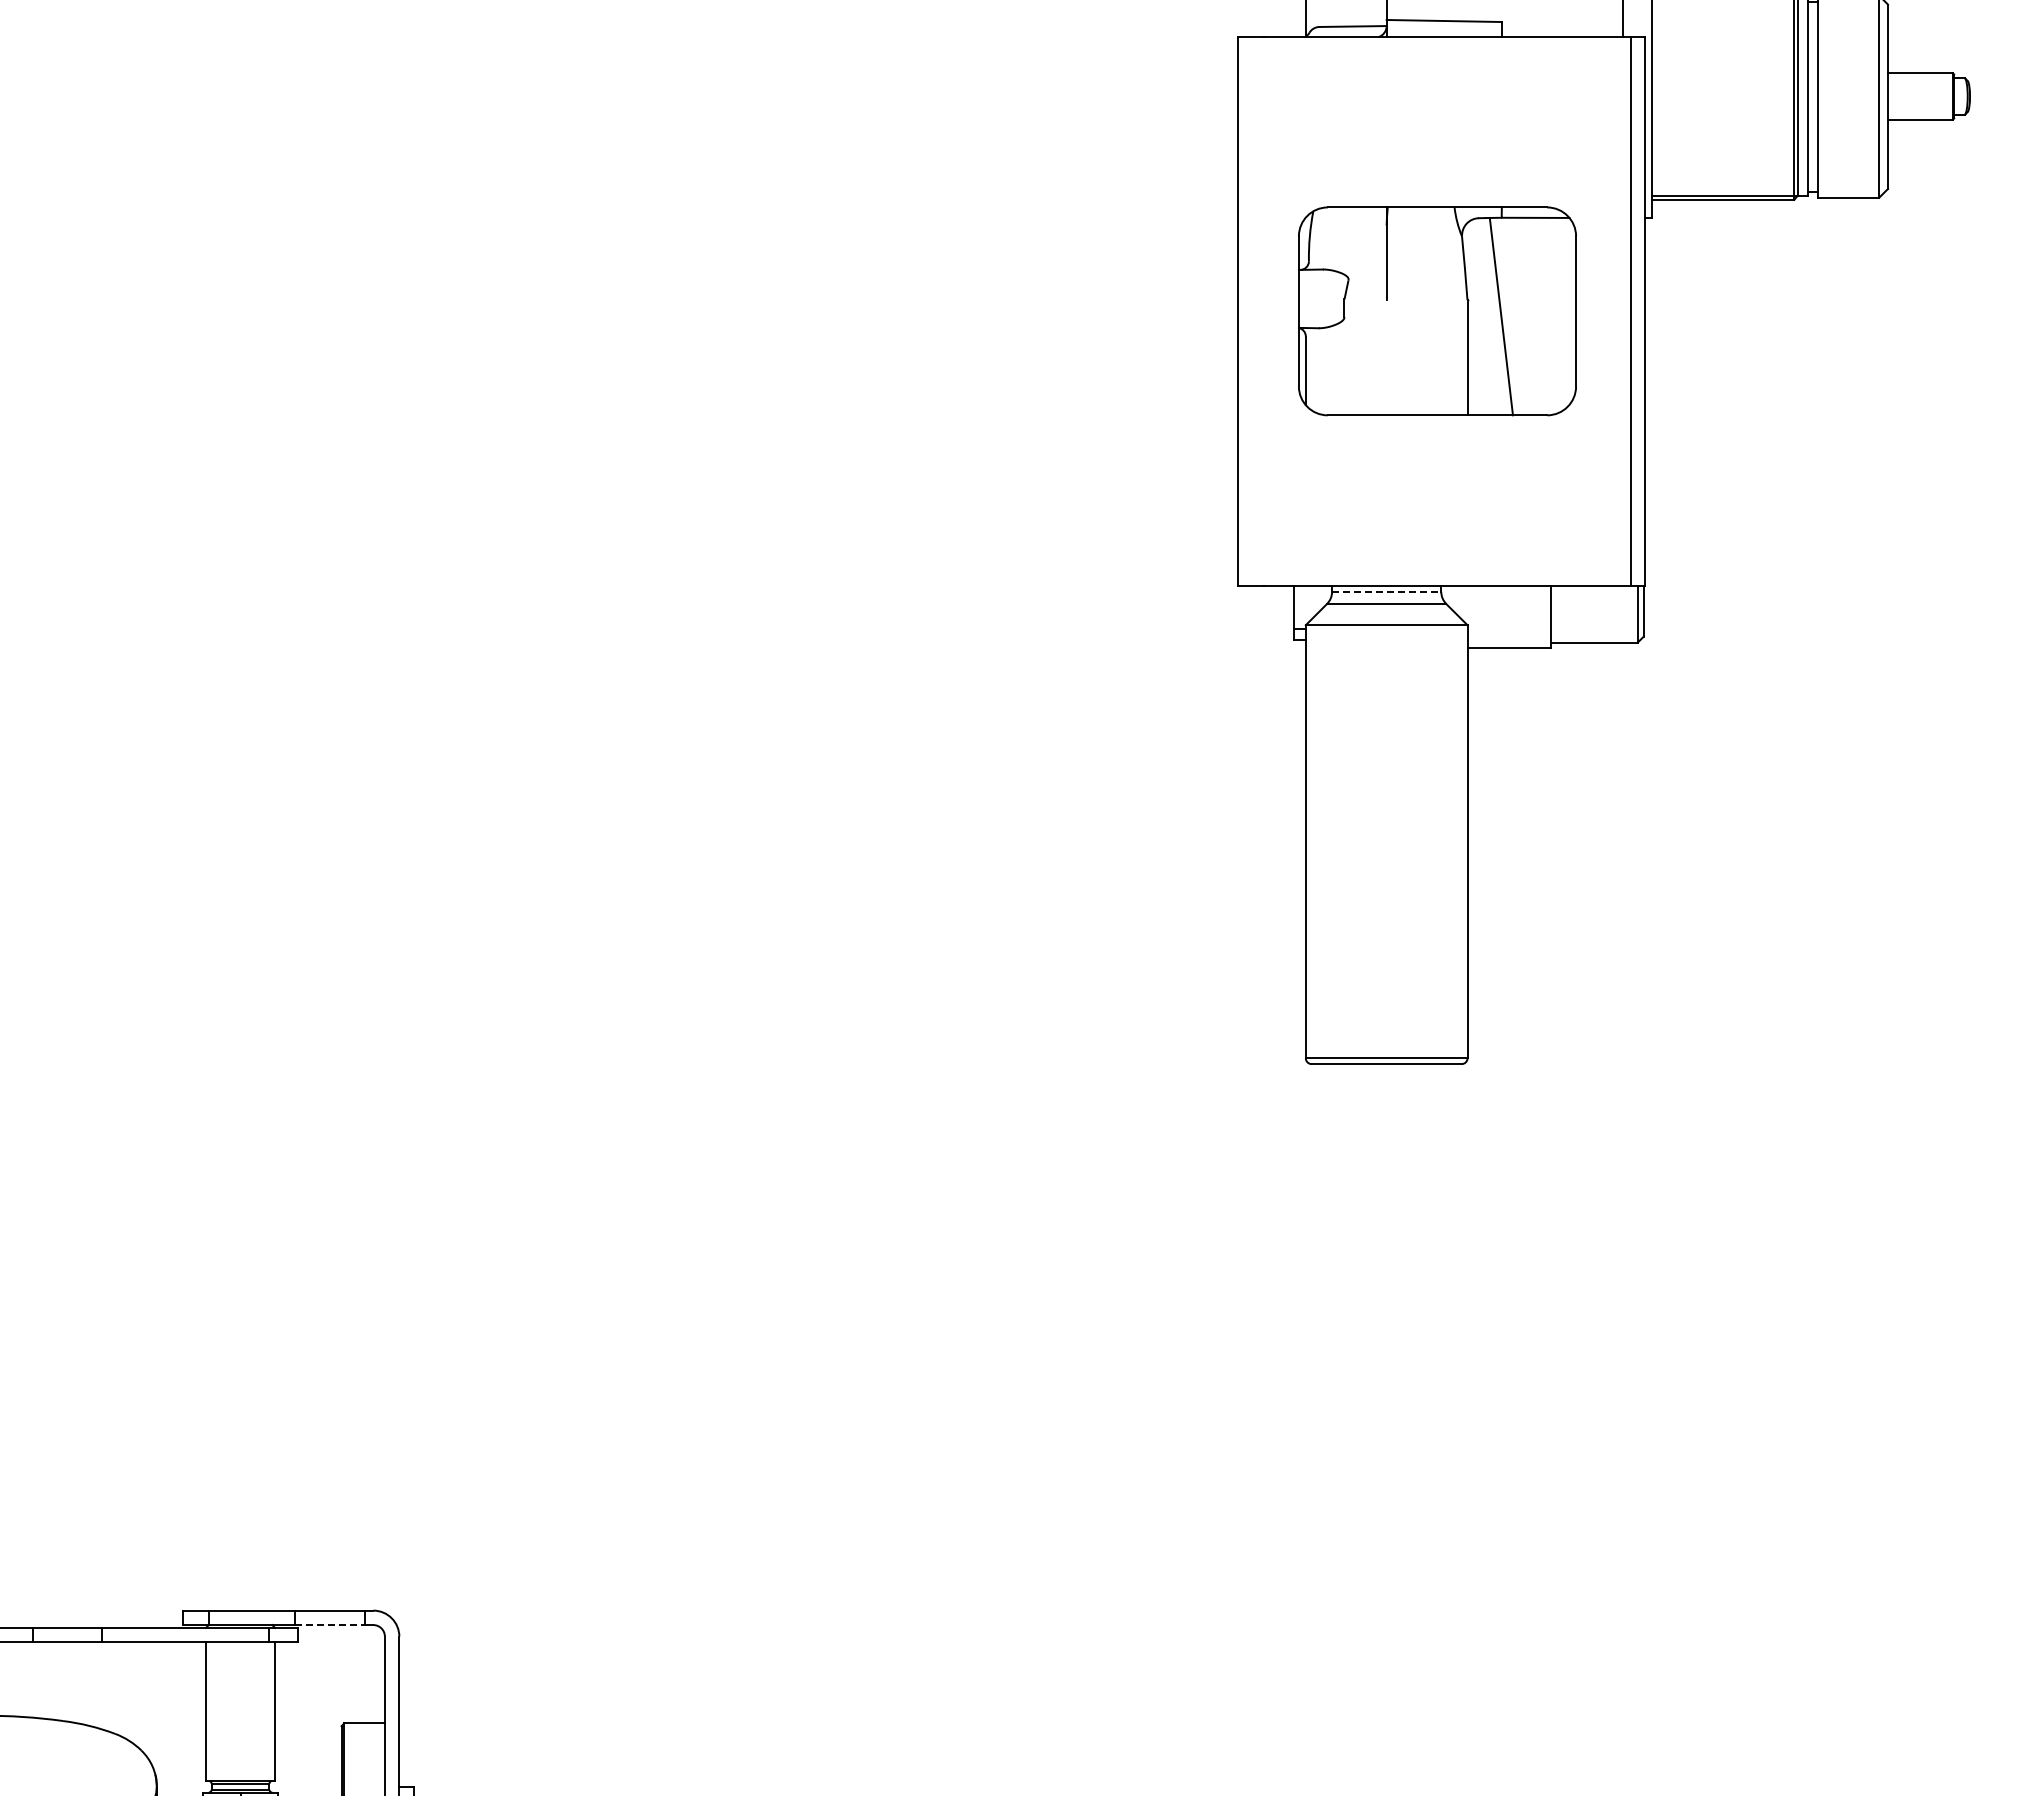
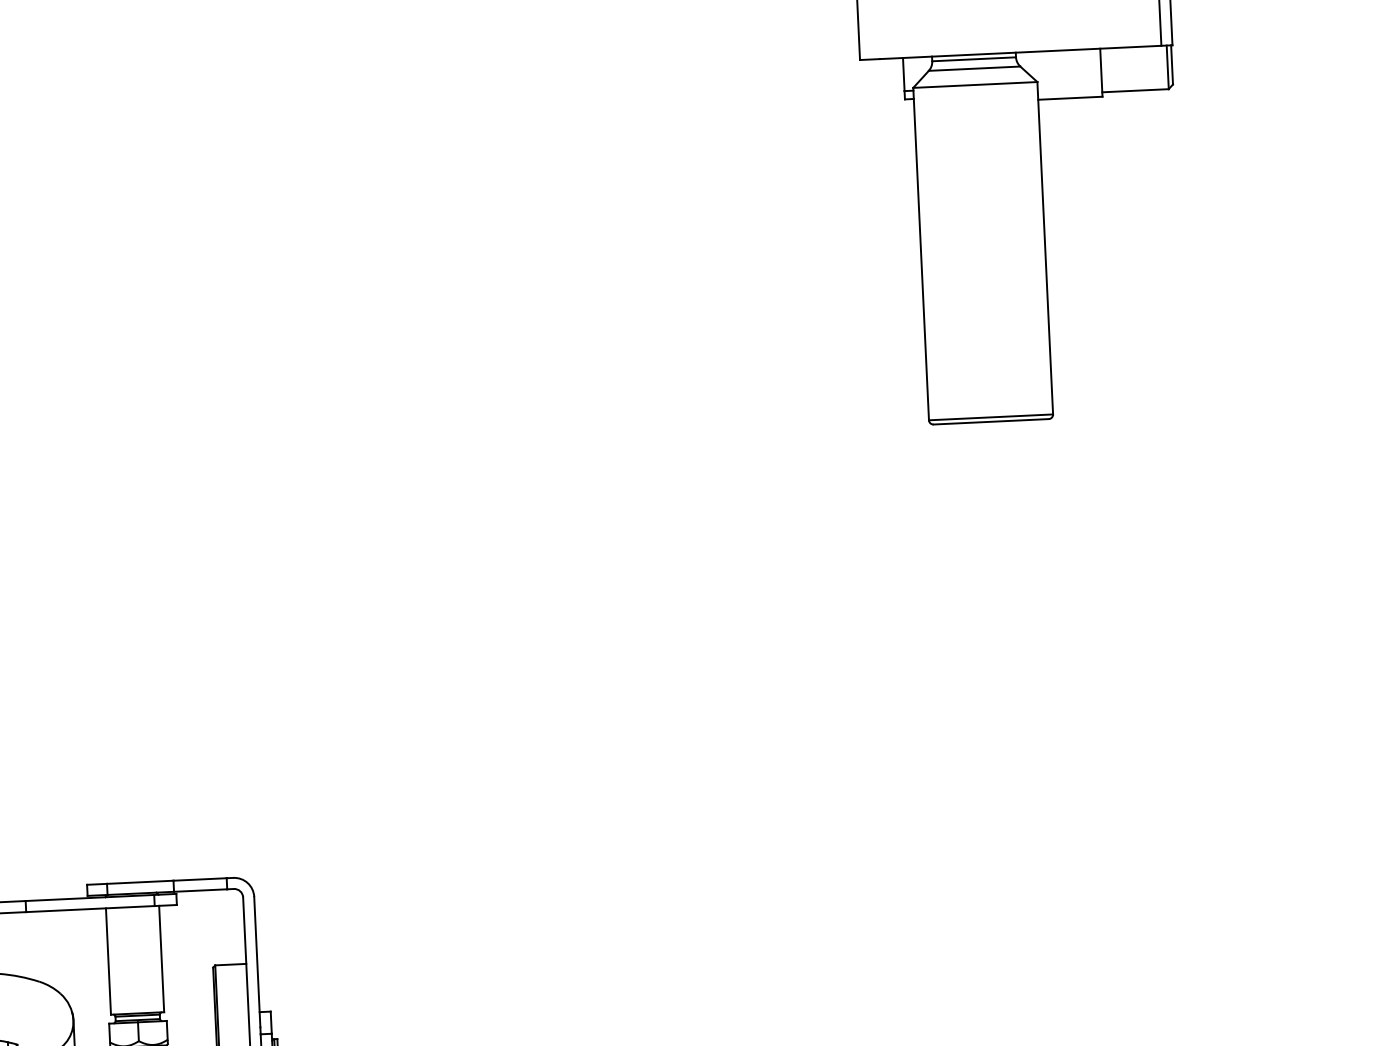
line: (1386, 591) -> (973, 59), dashed -> solid
line: (330, 1625) -> (200, 890), dashed -> solid

